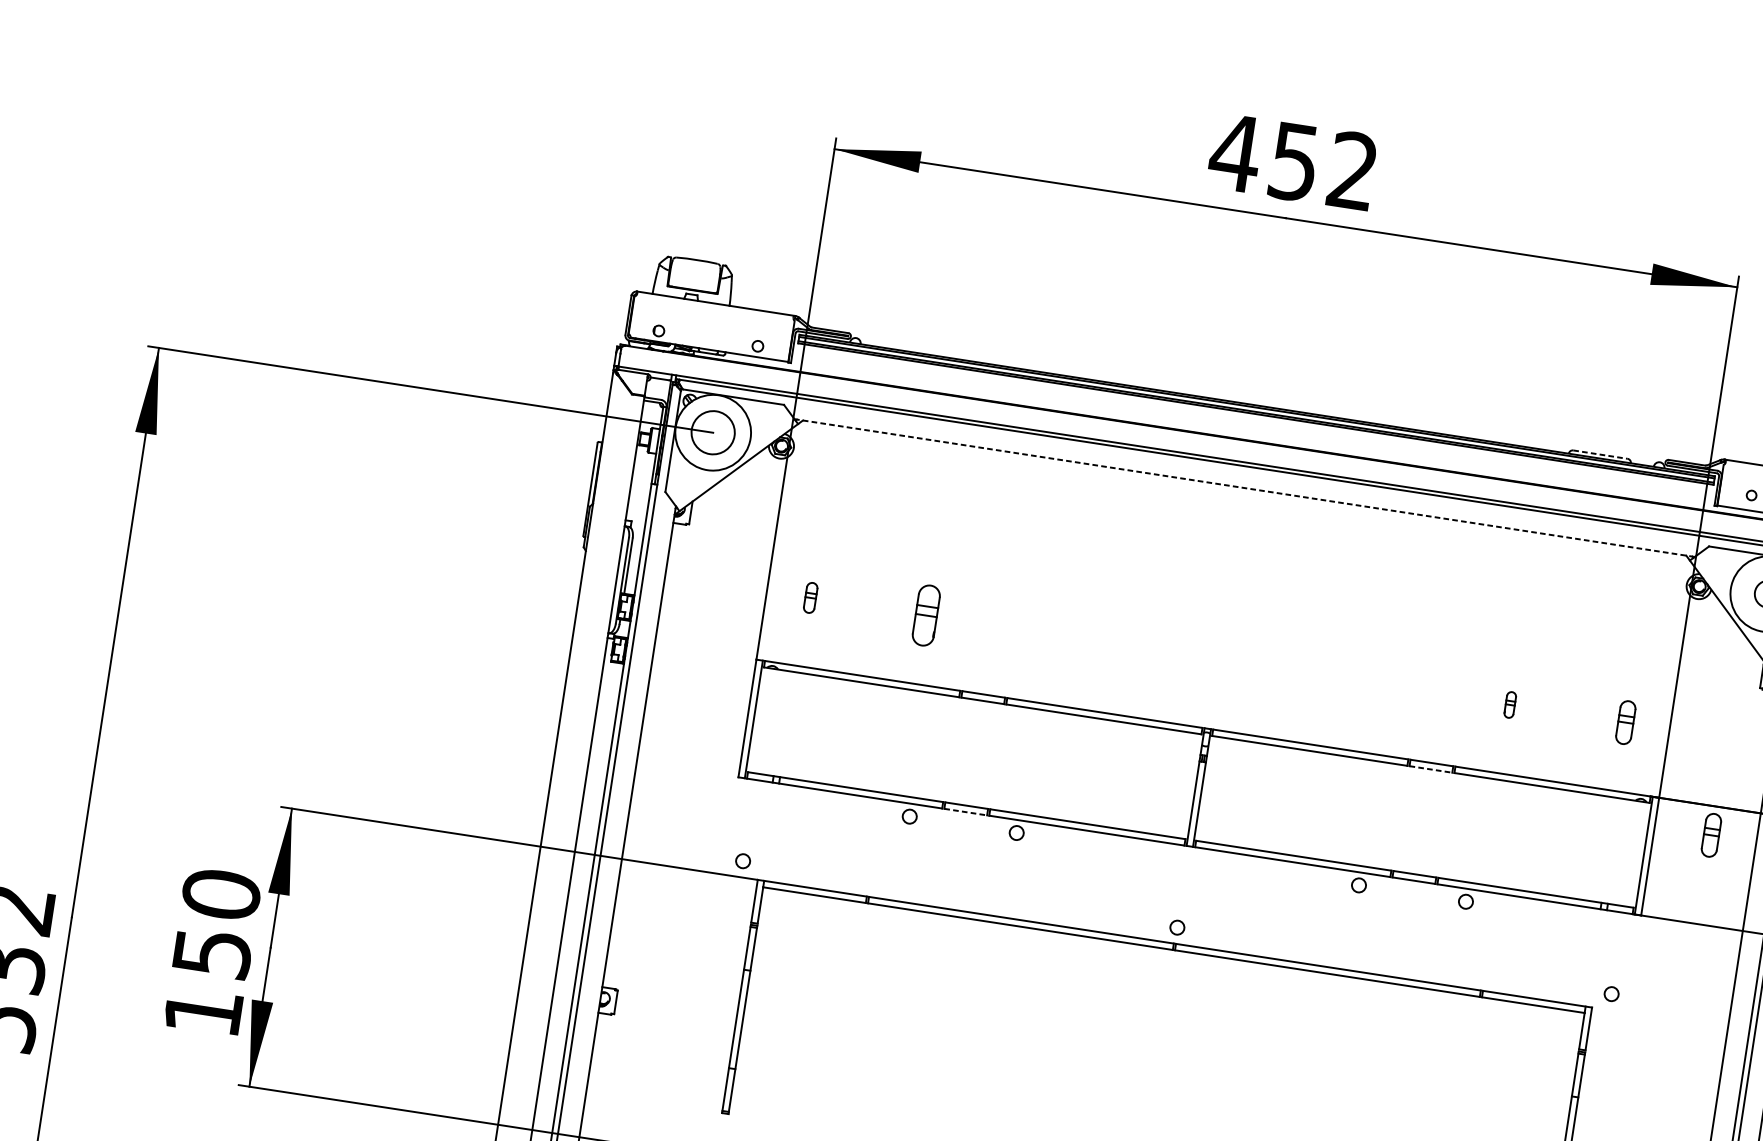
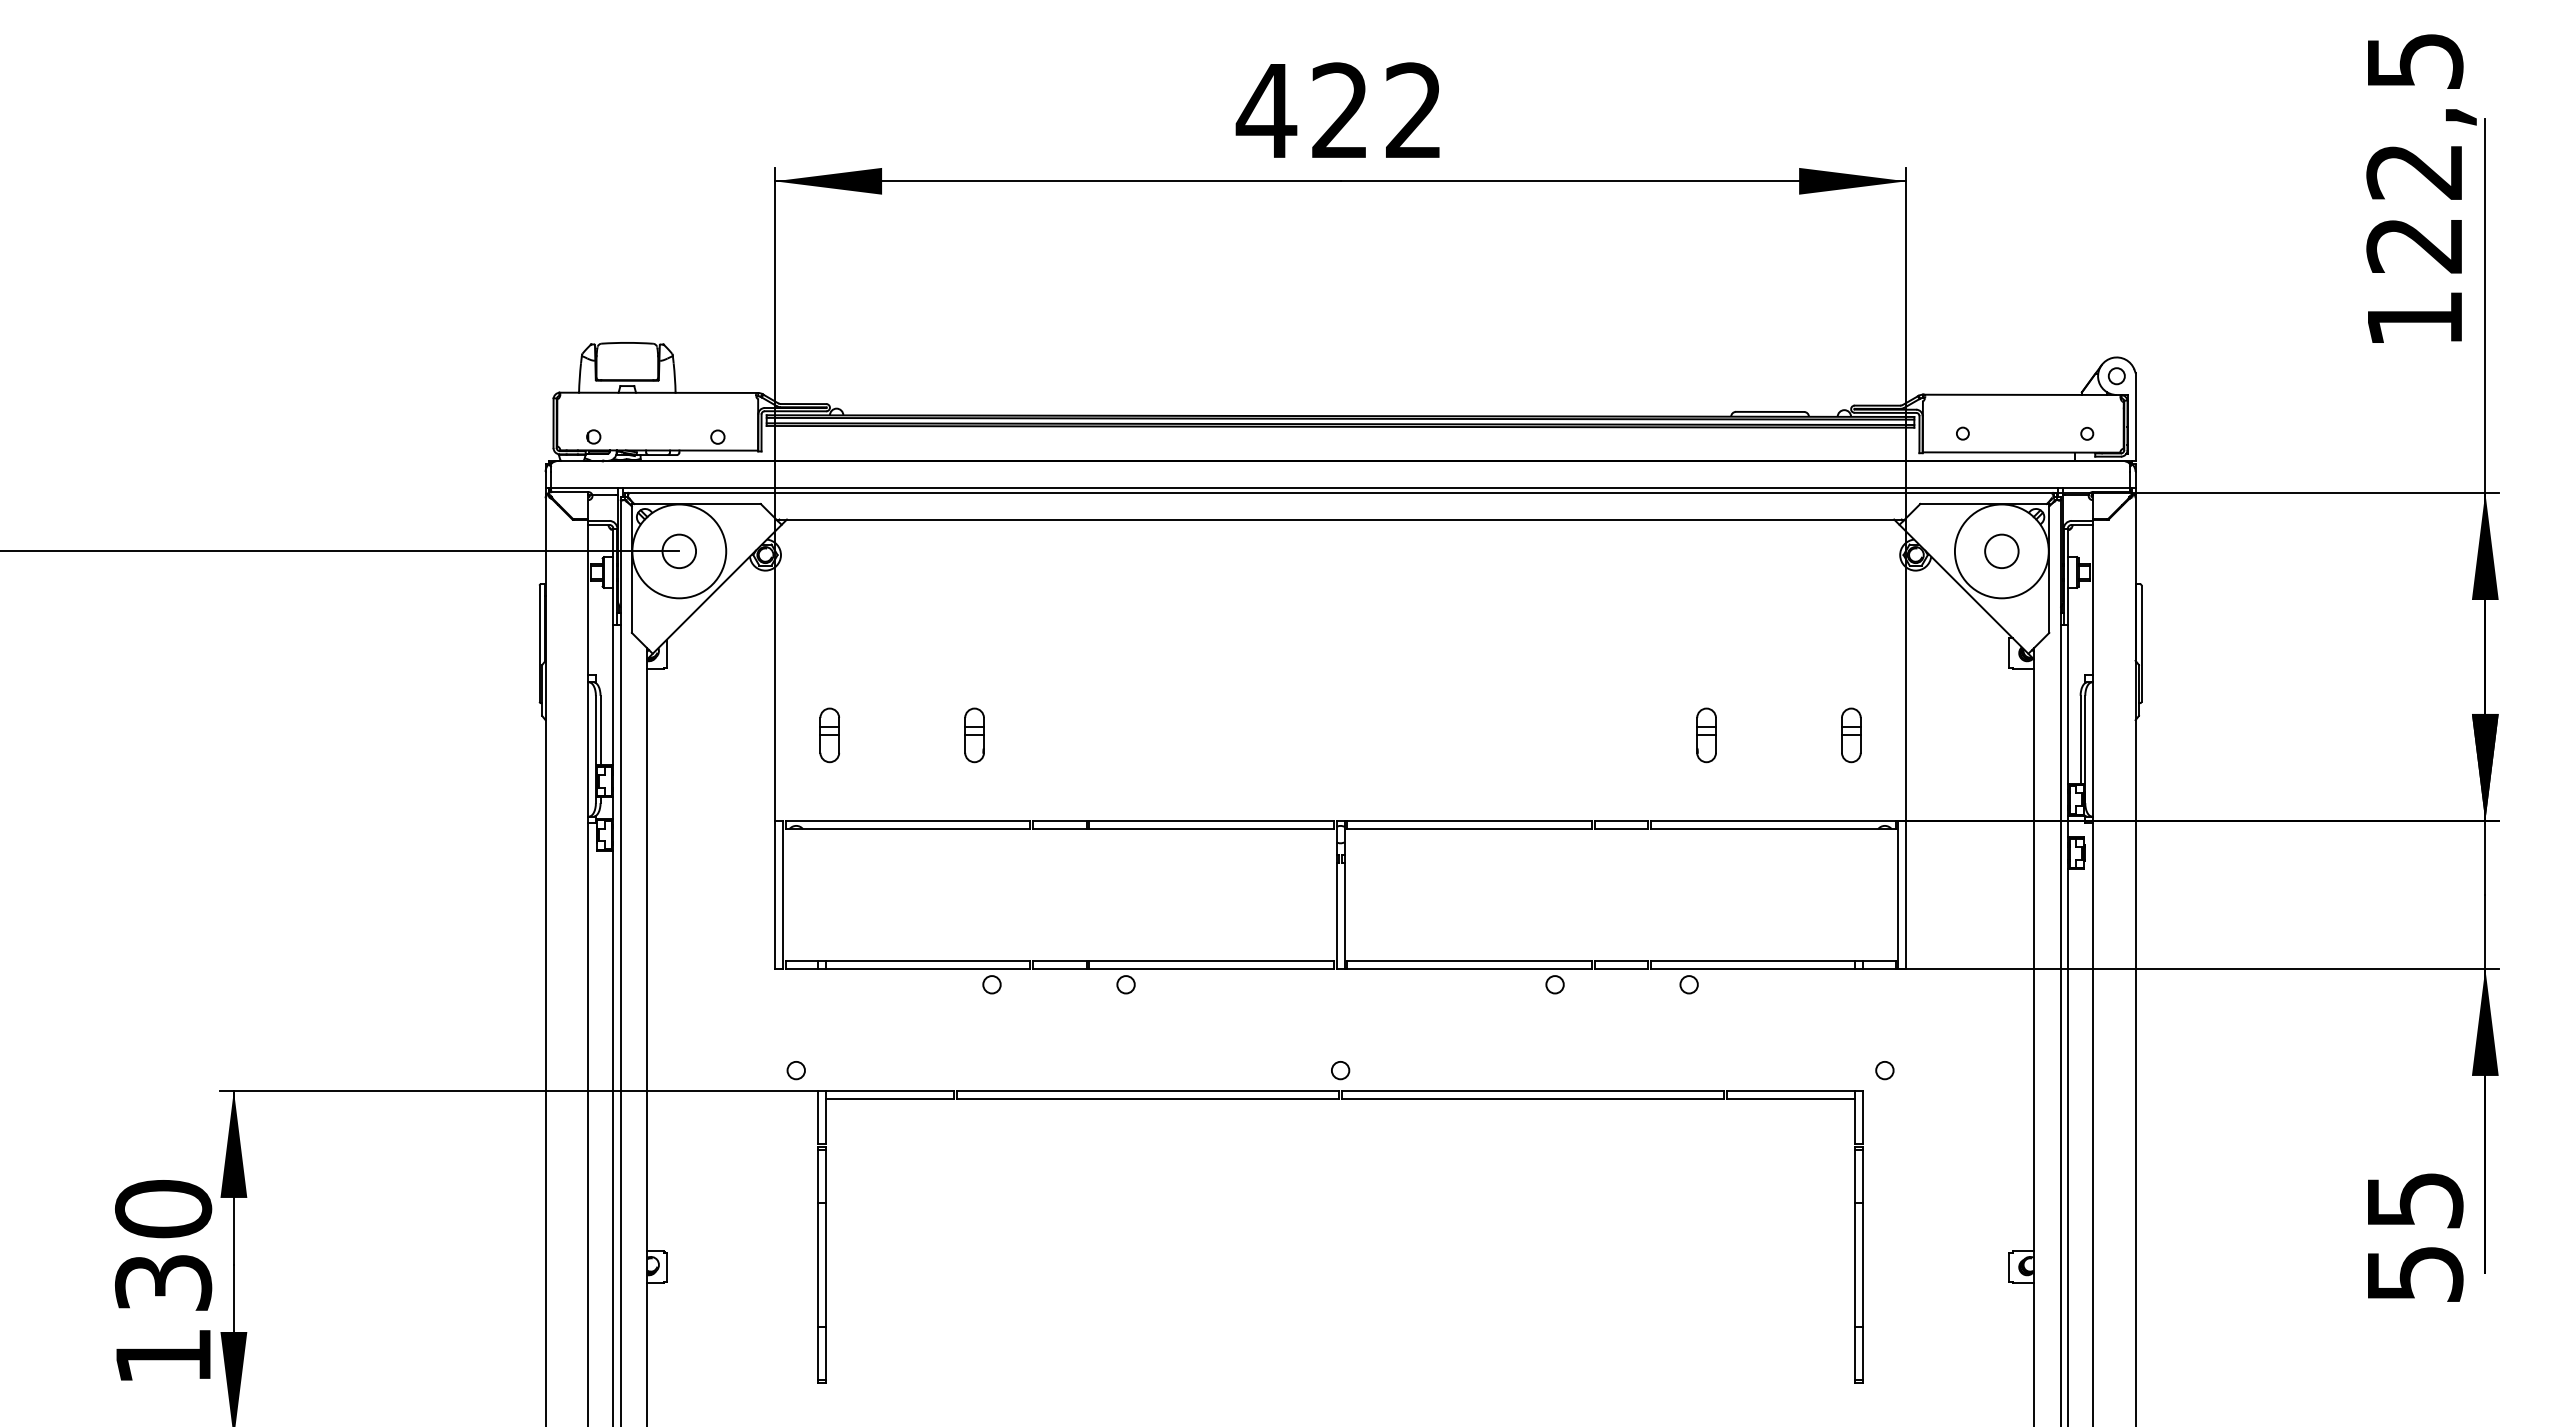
text: (1293, 161) -> (1339, 110), 452 -> 422
circle: (713, 432) -> (679, 551), size x0.62
line: (1600, 454) -> (1770, 411), dashed -> solid
line: (1244, 488) -> (1340, 519), dashed -> solid
part: (810, 597) -> (829, 735), size x1.43
part: (926, 615) -> (974, 735), size x0.71
part: (1510, 705) -> (1706, 735), size x1.67
line: (1430, 769) -> (1621, 829), dashed -> solid
line: (965, 811) -> (1059, 968), dashed -> solid
part: (1711, 835) -> (1977, 857), removed
text: (212, 953) -> (163, 1282), 150 -> 130

